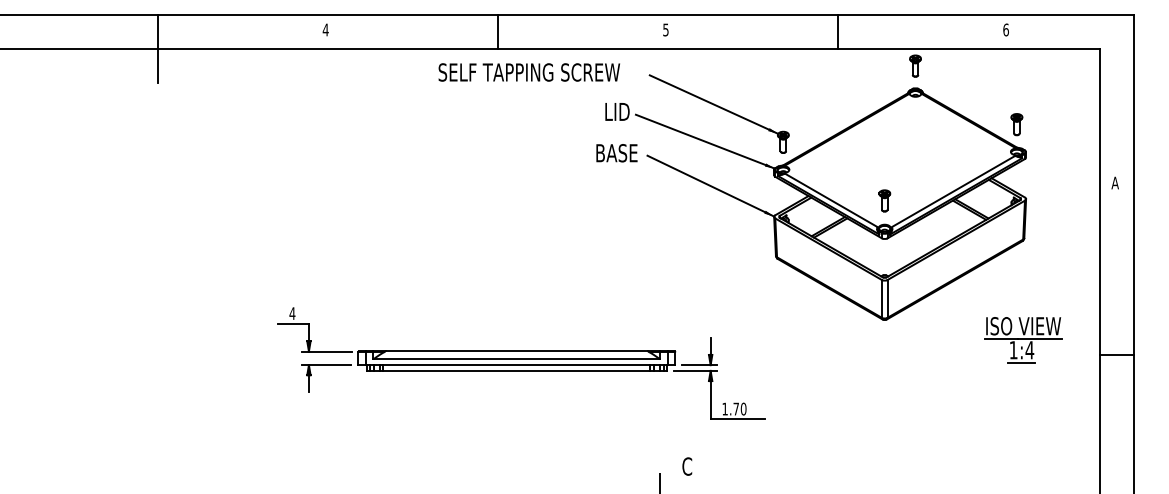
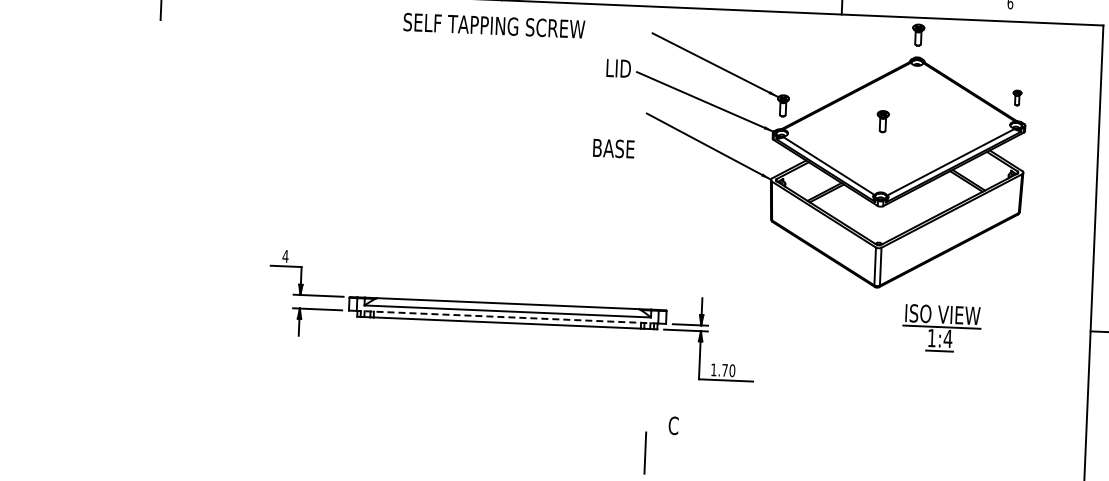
text: (528, 72) -> (493, 25), moved
part: (1016, 124) -> (1016, 97), size x0.7
text: (616, 153) -> (613, 148), moved
part: (884, 200) -> (882, 121), moved
part: (1023, 340) -> (942, 328), moved
line: (516, 365) -> (507, 317), solid -> dashed

